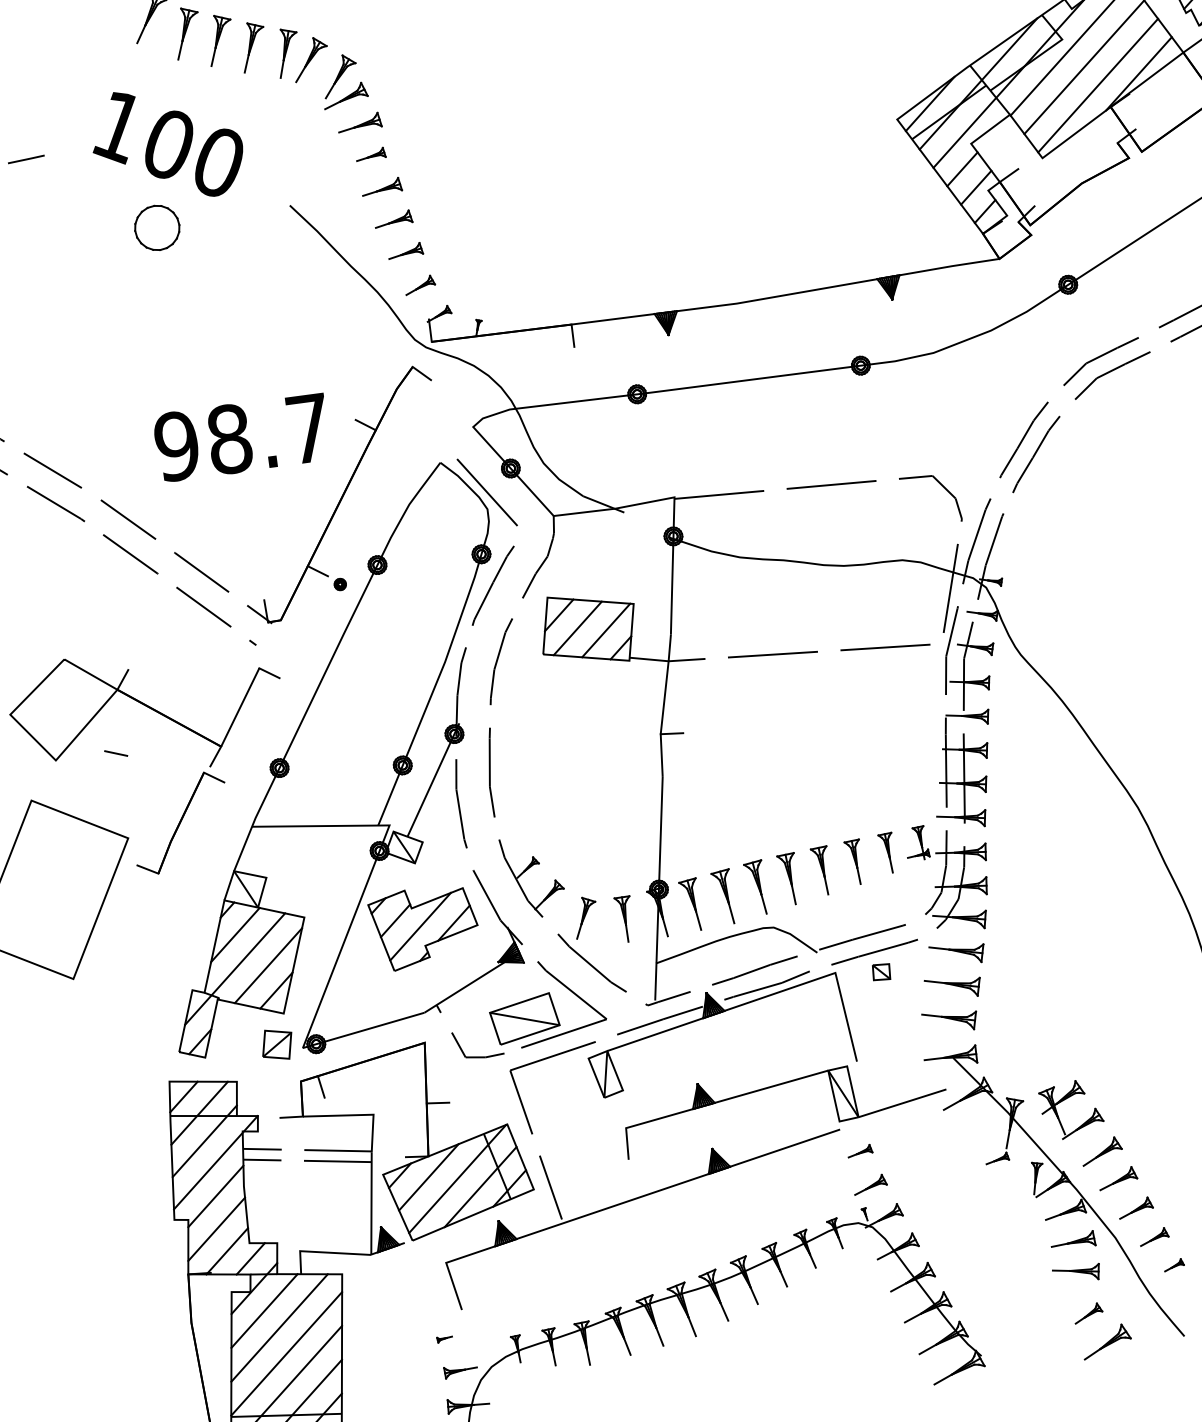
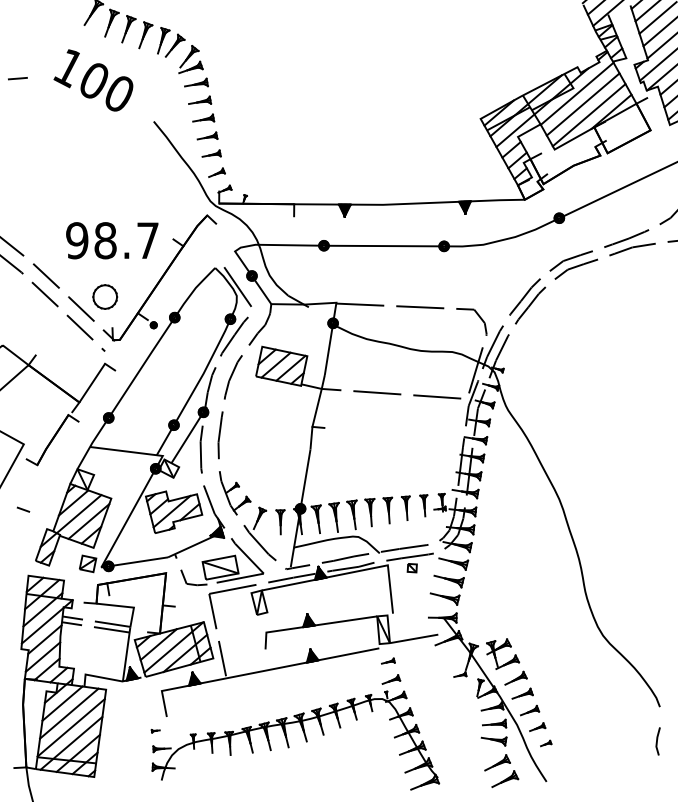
part: (371, 152) -> (200, 99), size x1.43
part: (157, 226) -> (105, 296), moved
line: (116, 753) -> (23, 509), moved
part: (1088, 1312) -> (497, 762), size x1.67

